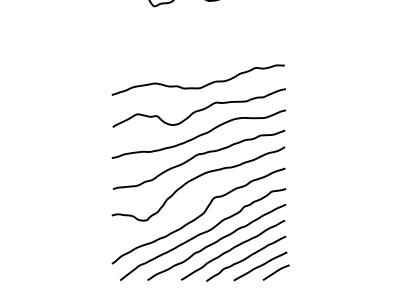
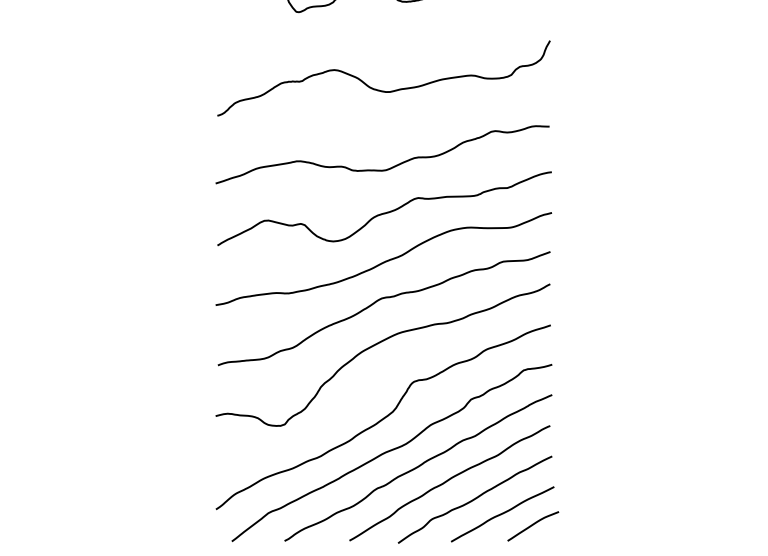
curve: (195, 45) -> (377, 87), added

